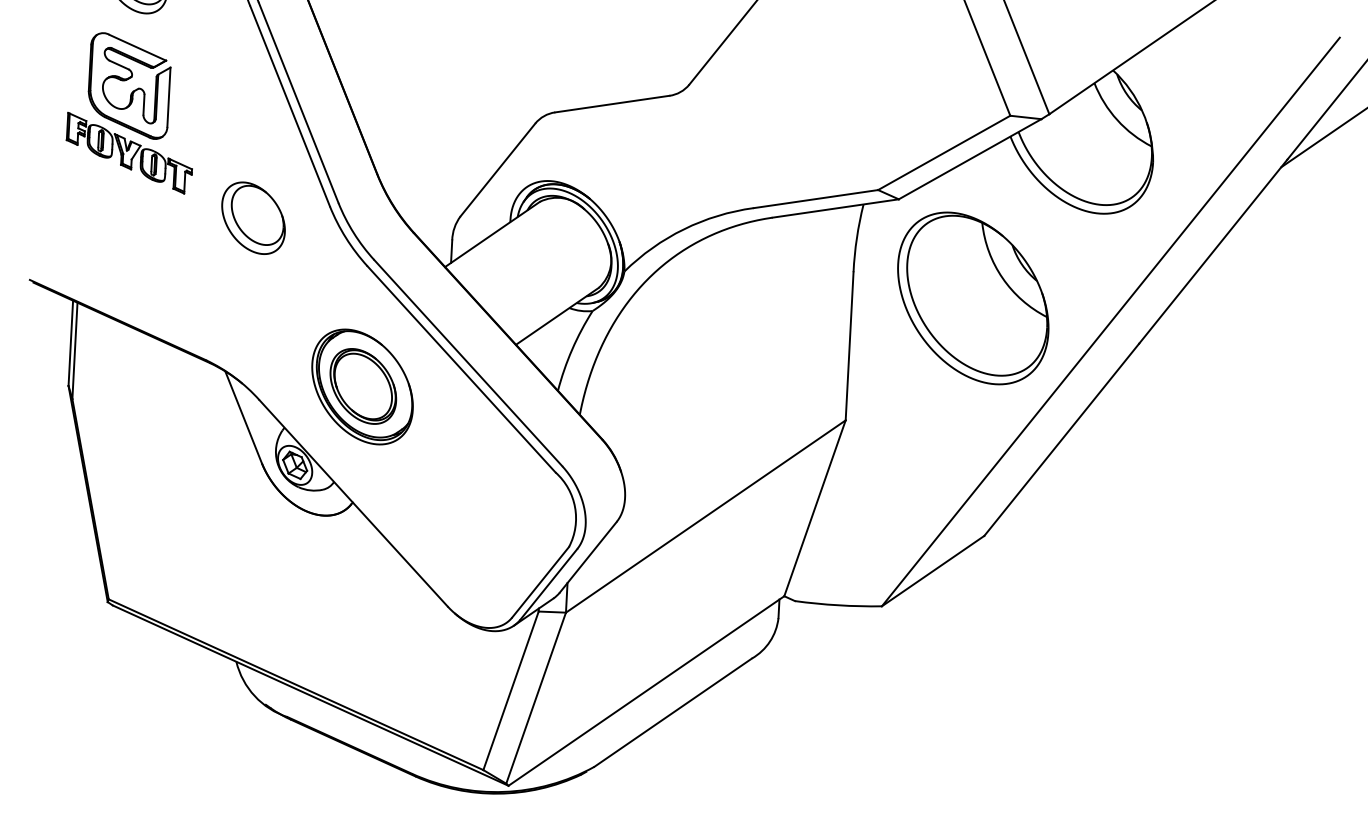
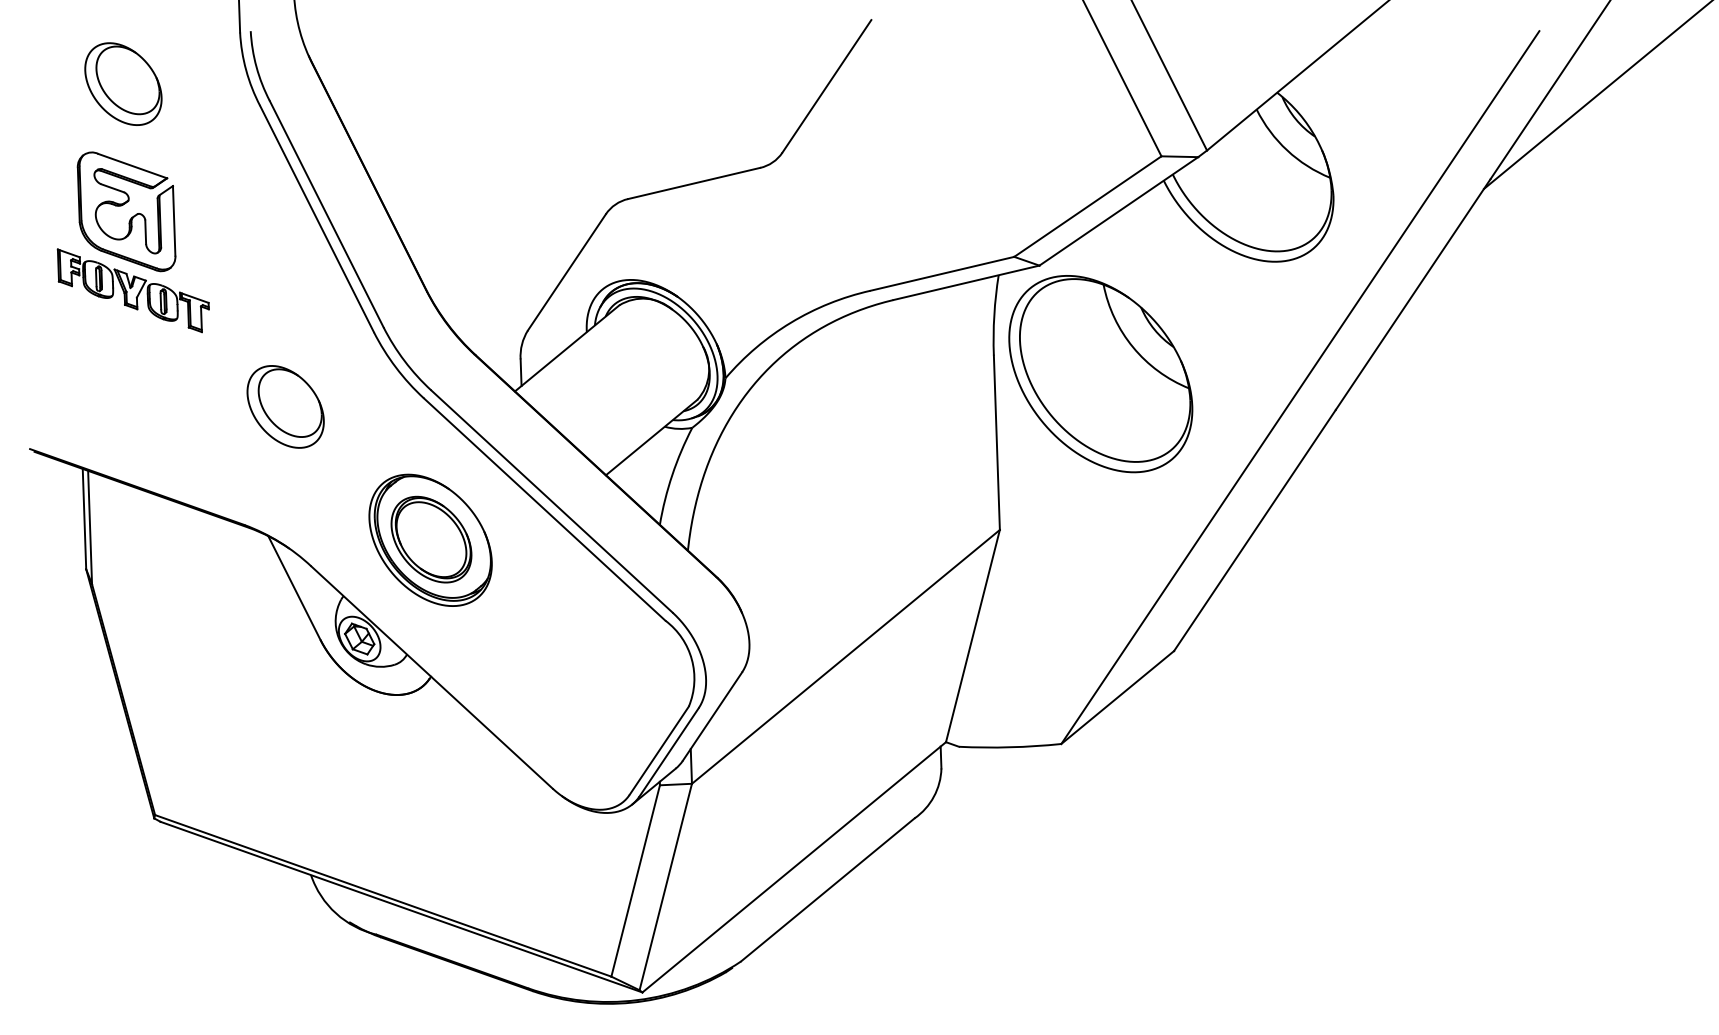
part: (253, 217) -> (285, 406), moved
part: (972, 298) -> (1100, 374), moved

